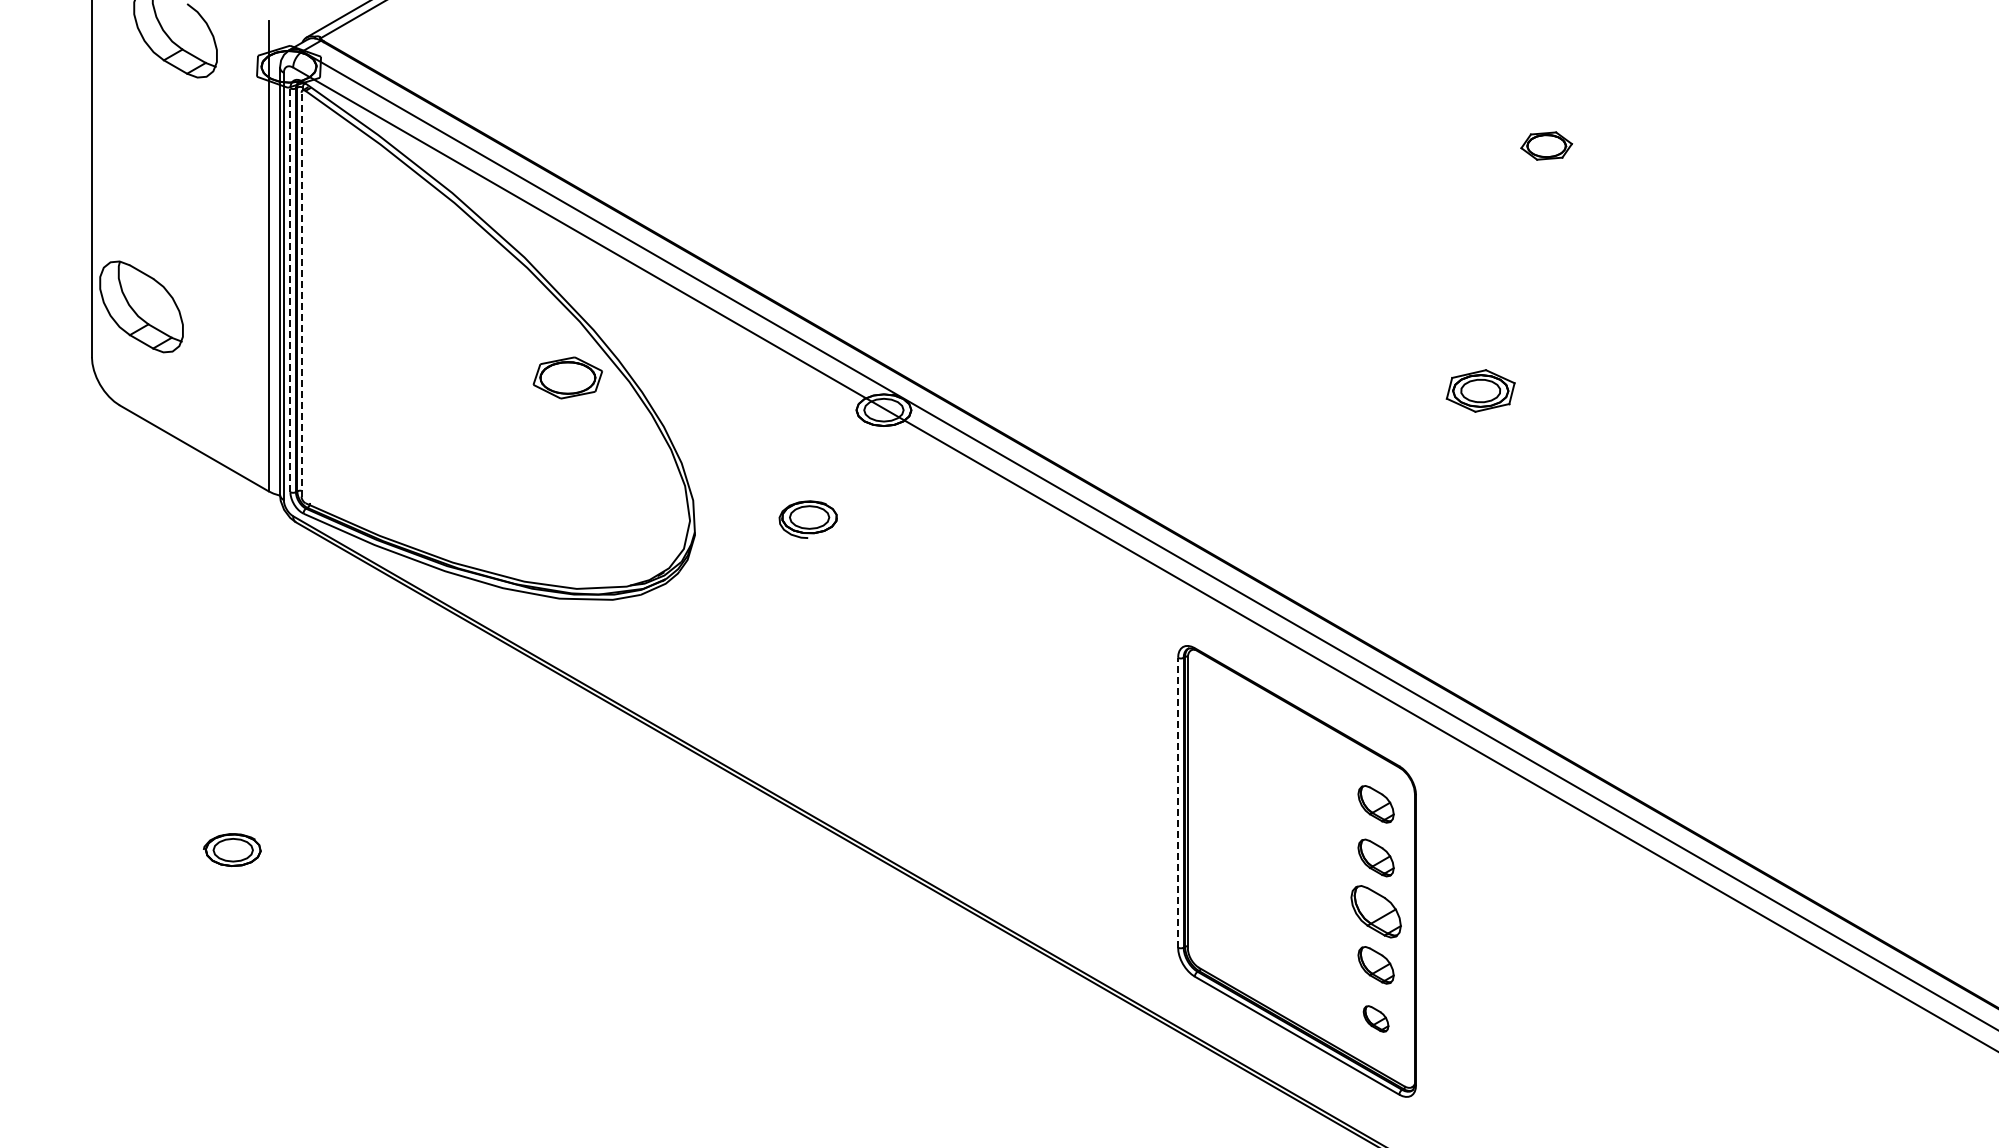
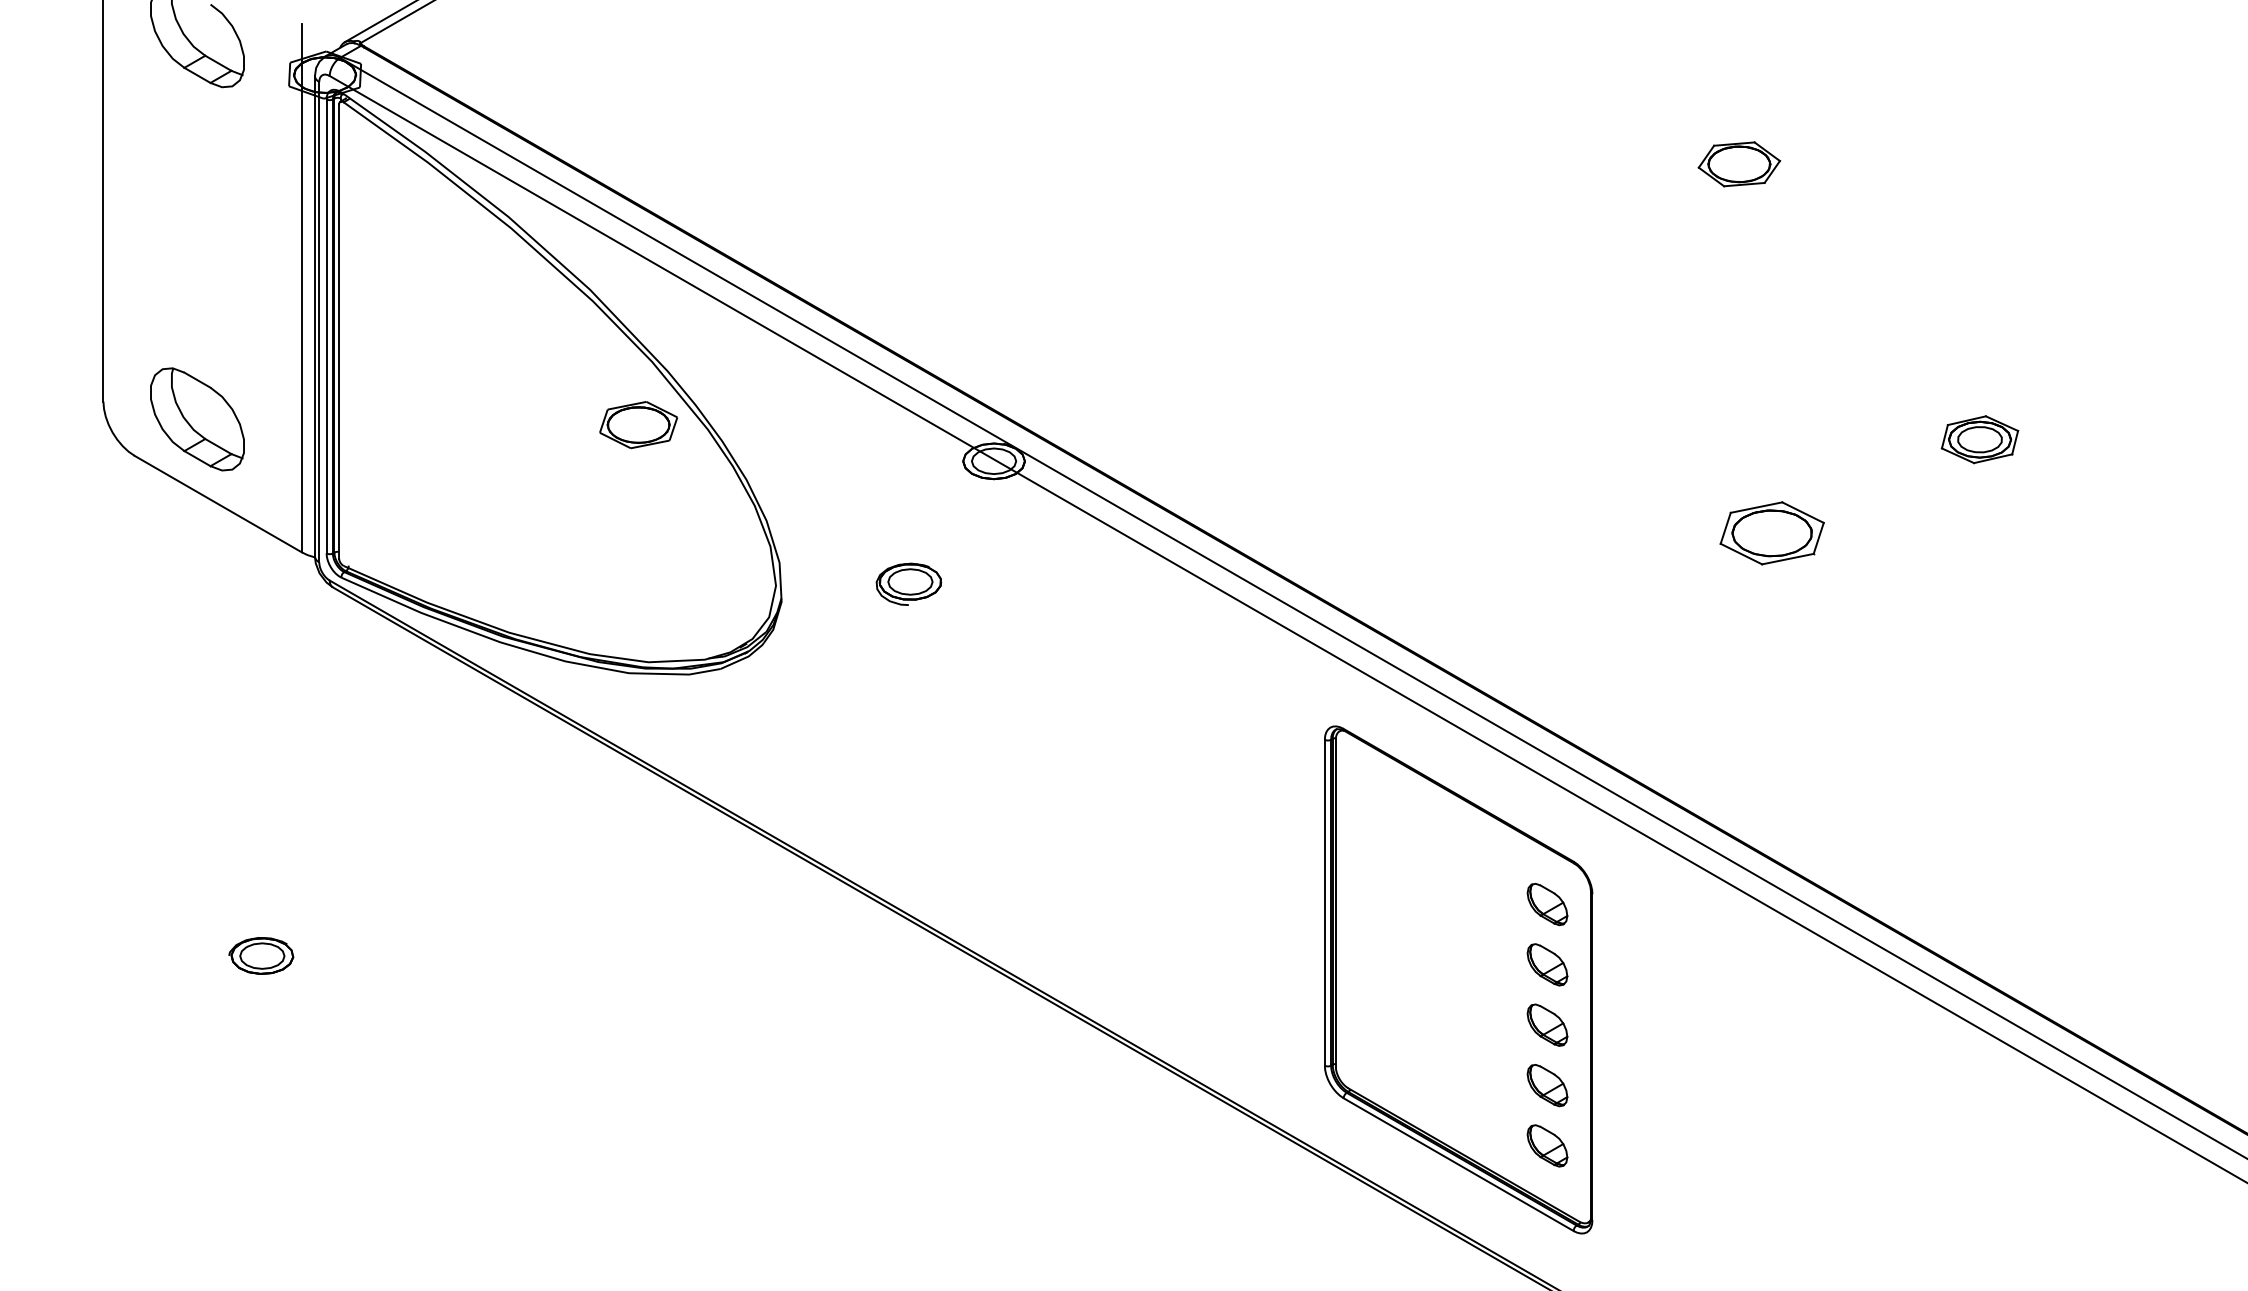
part: (1546, 145) -> (1739, 163), size x1.43
line: (290, 290) -> (326, 326), dashed -> solid
line: (301, 294) -> (339, 331), dashed -> solid
part: (141, 306) -> (197, 418), moved
part: (1480, 390) -> (1979, 439), moved
part: (1575, 473) -> (1771, 532), added
line: (1178, 802) -> (1325, 902), dashed -> solid
part: (1375, 911) -> (1546, 1025), size x0.71
part: (1375, 1018) -> (1546, 1145), size x1.43

